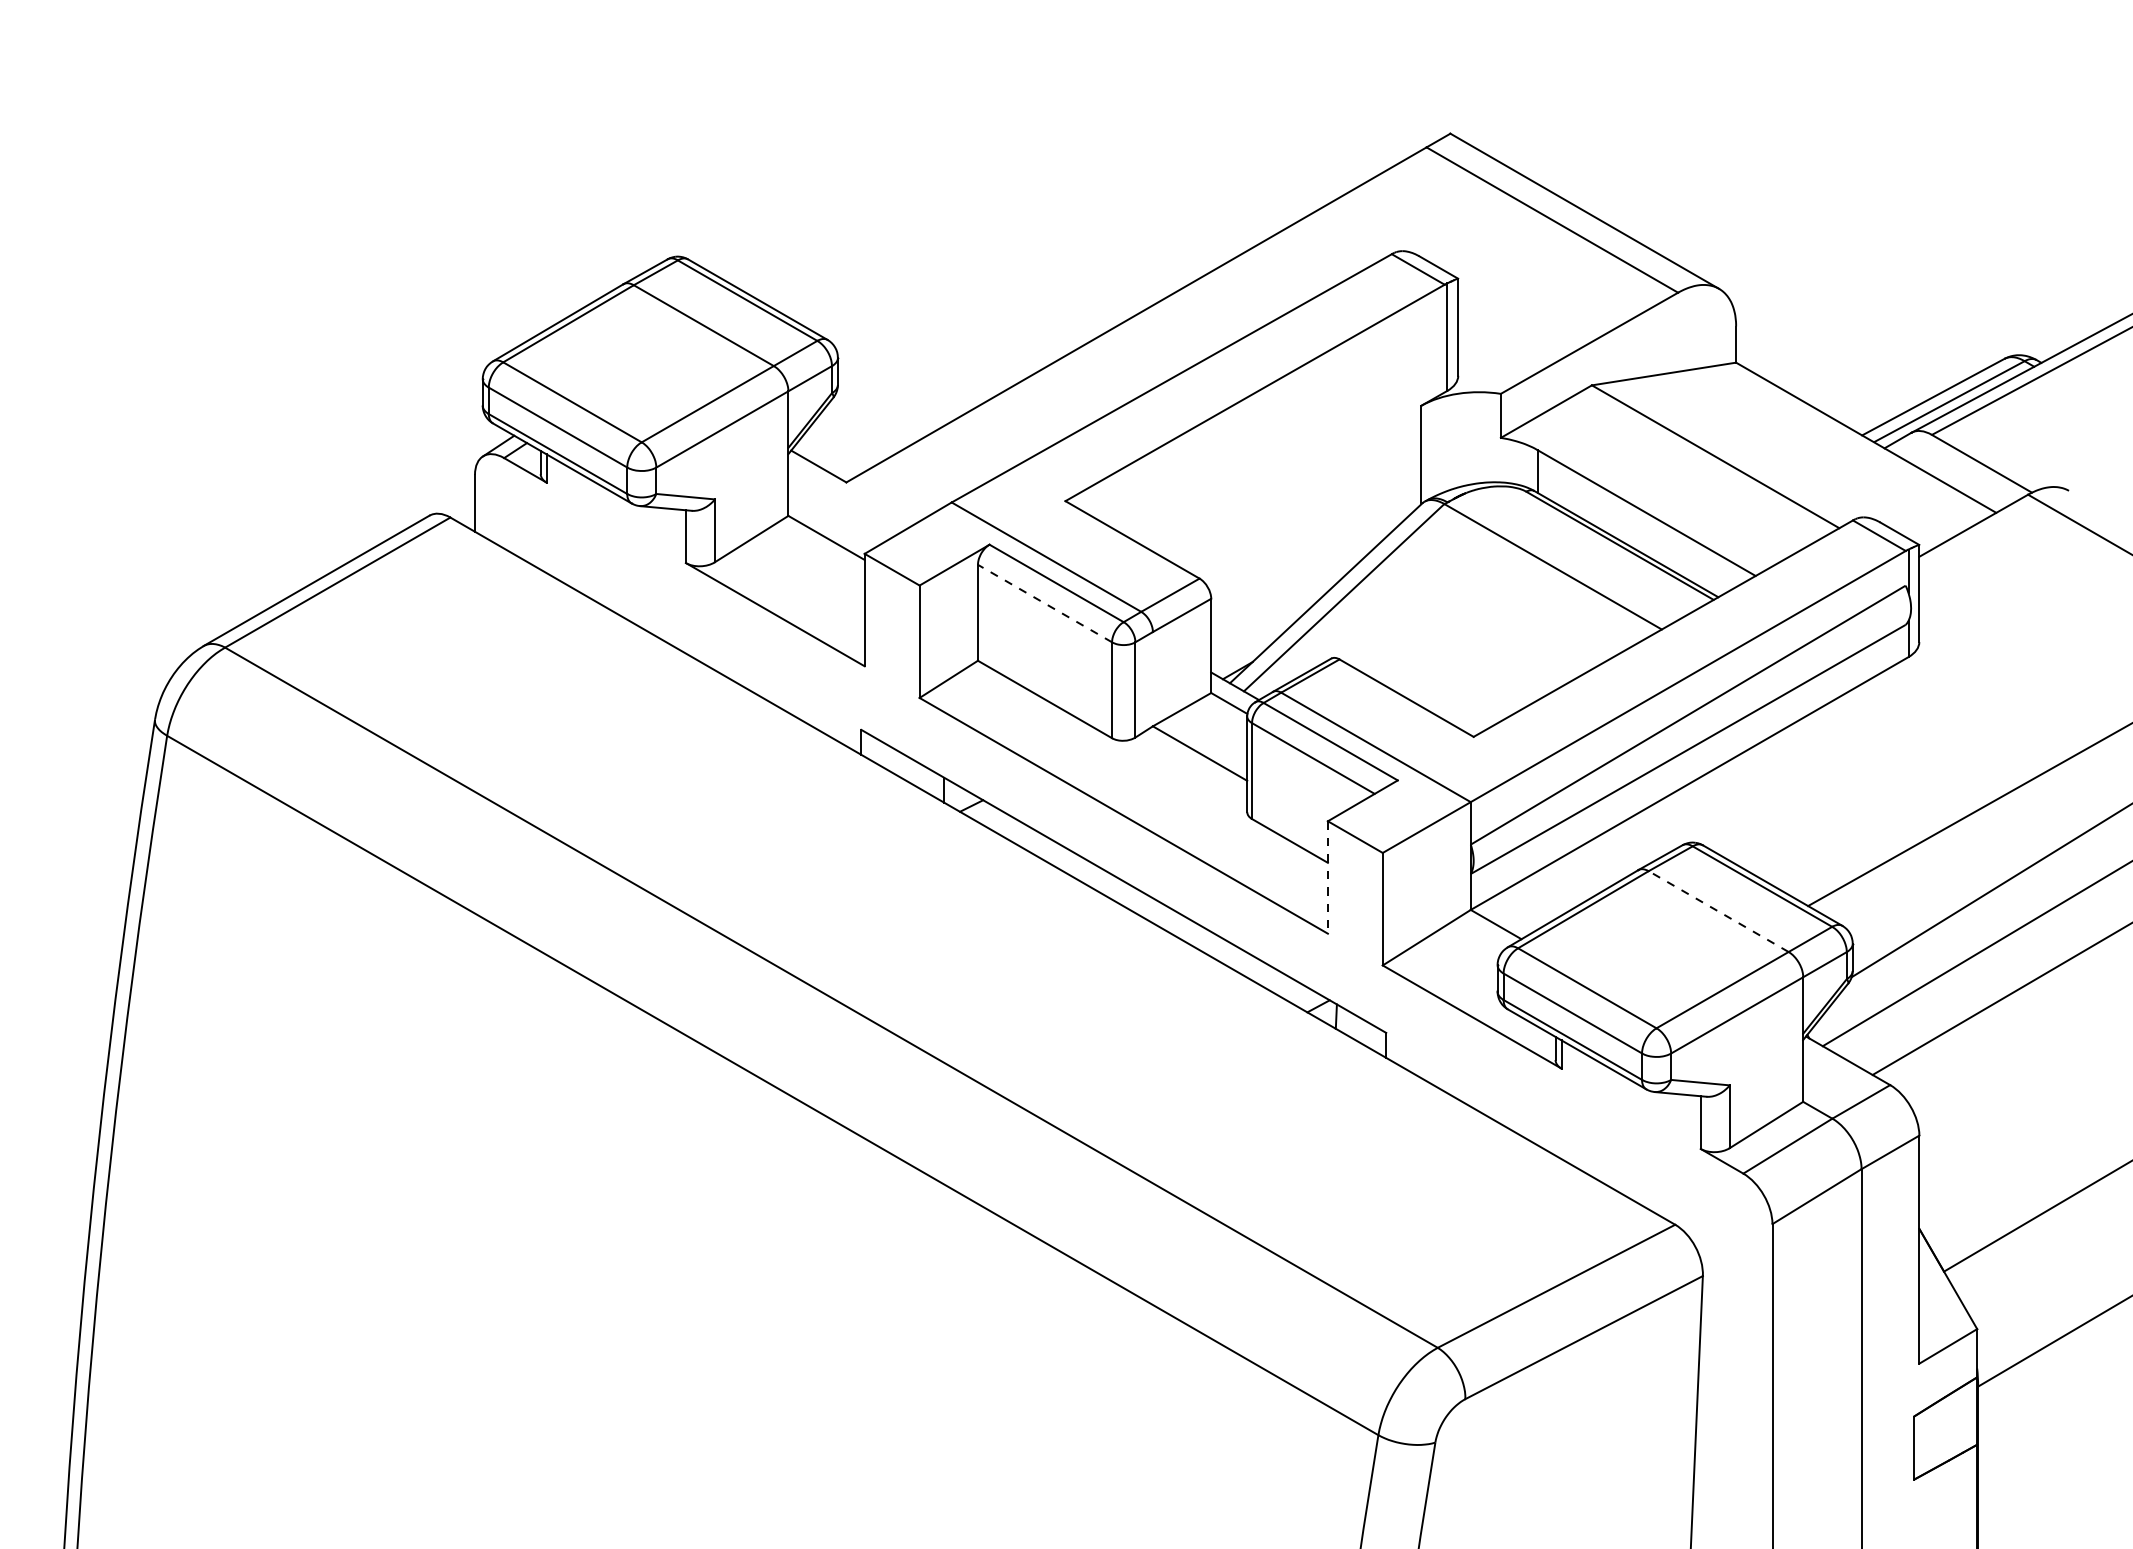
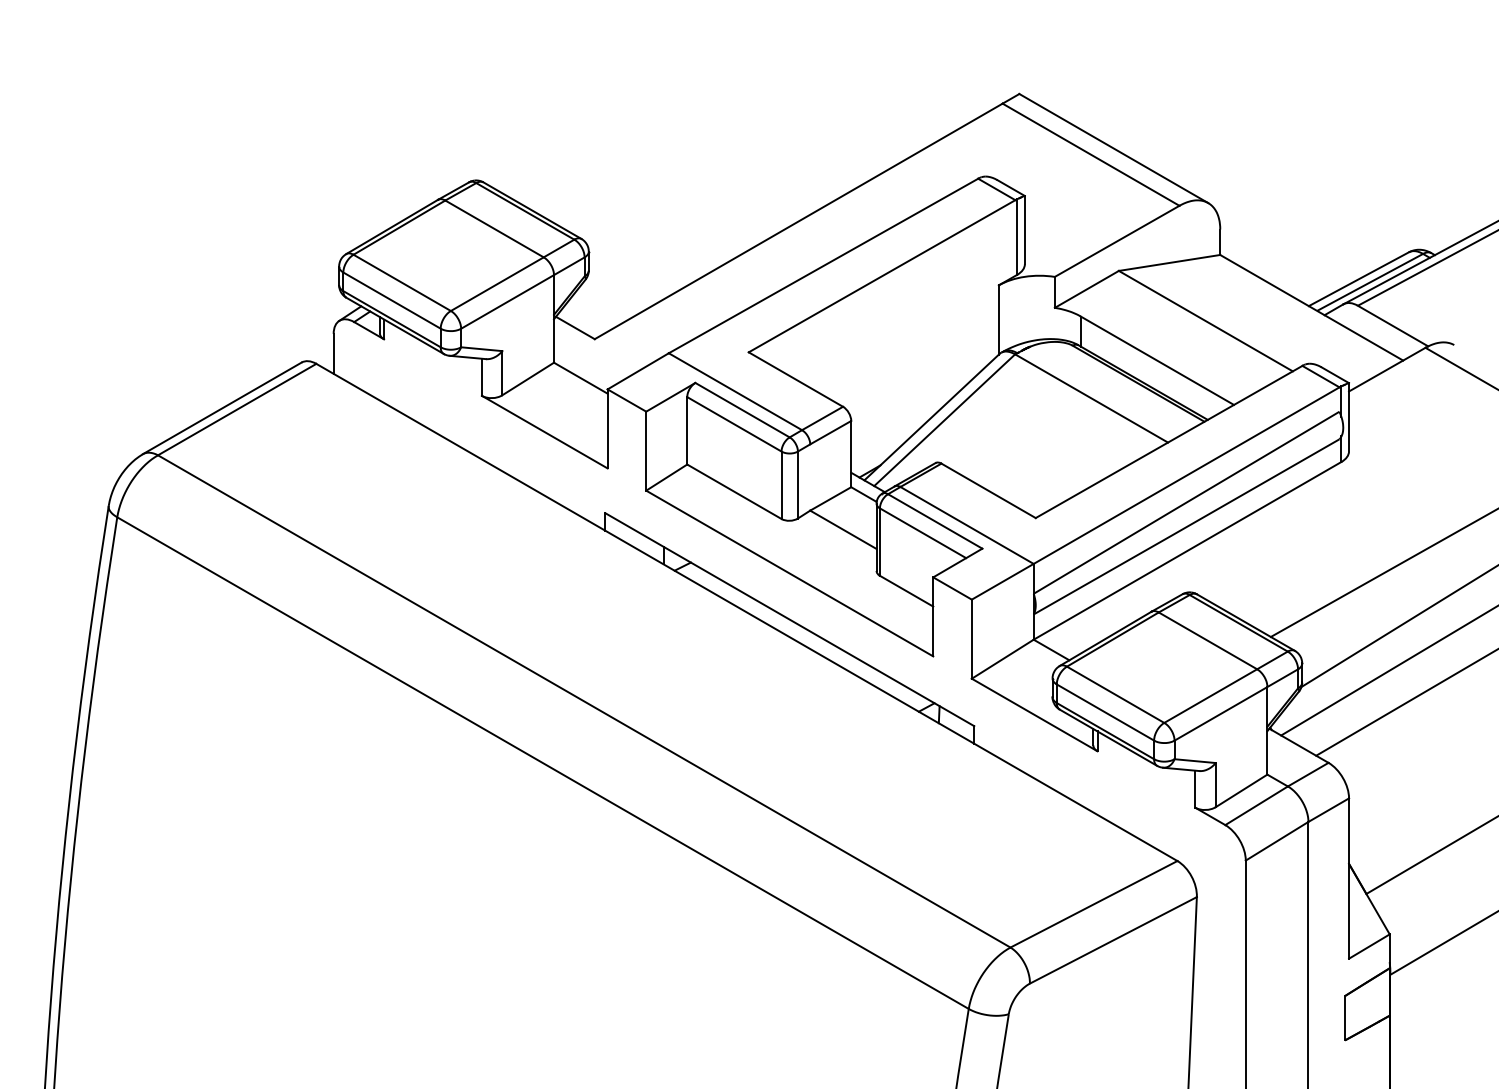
line: (1044, 603) -> (734, 424), dashed -> solid
line: (1327, 877) -> (932, 616), dashed -> solid
line: (1718, 911) -> (1207, 640), dashed -> solid

